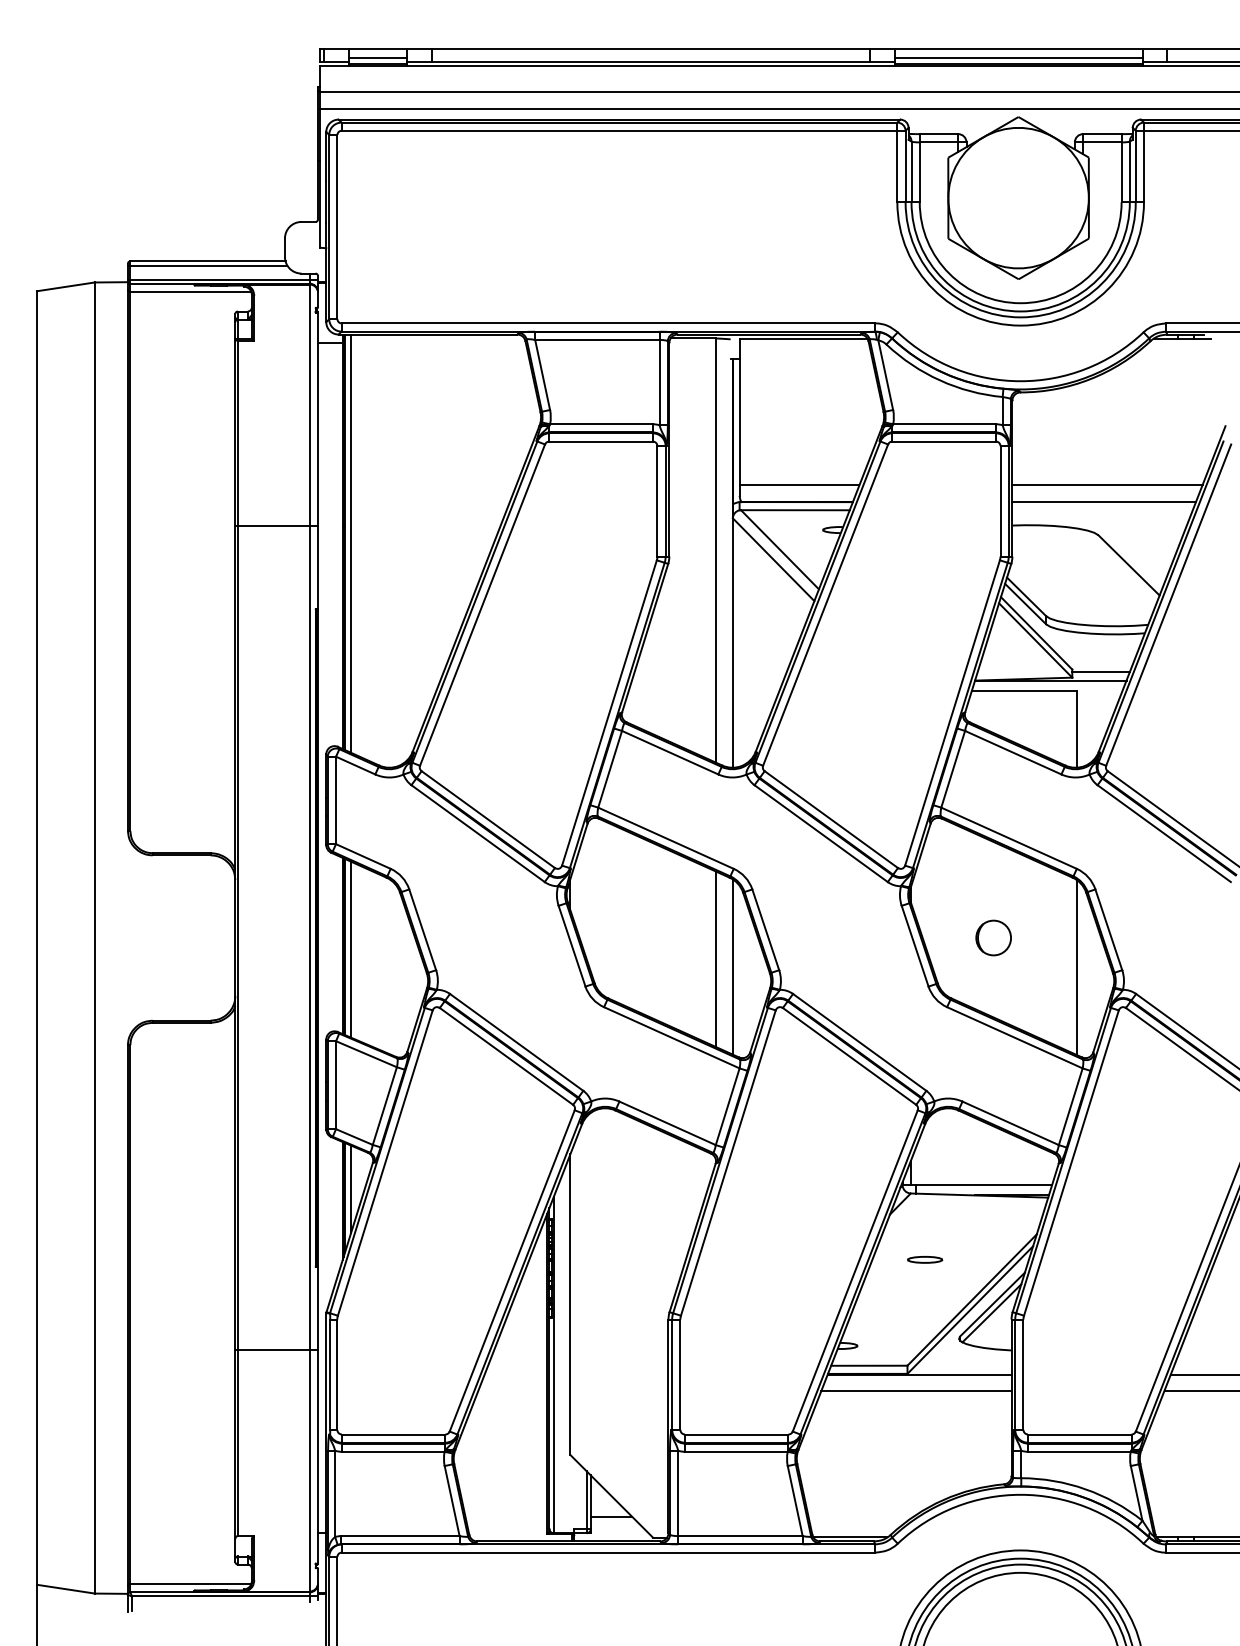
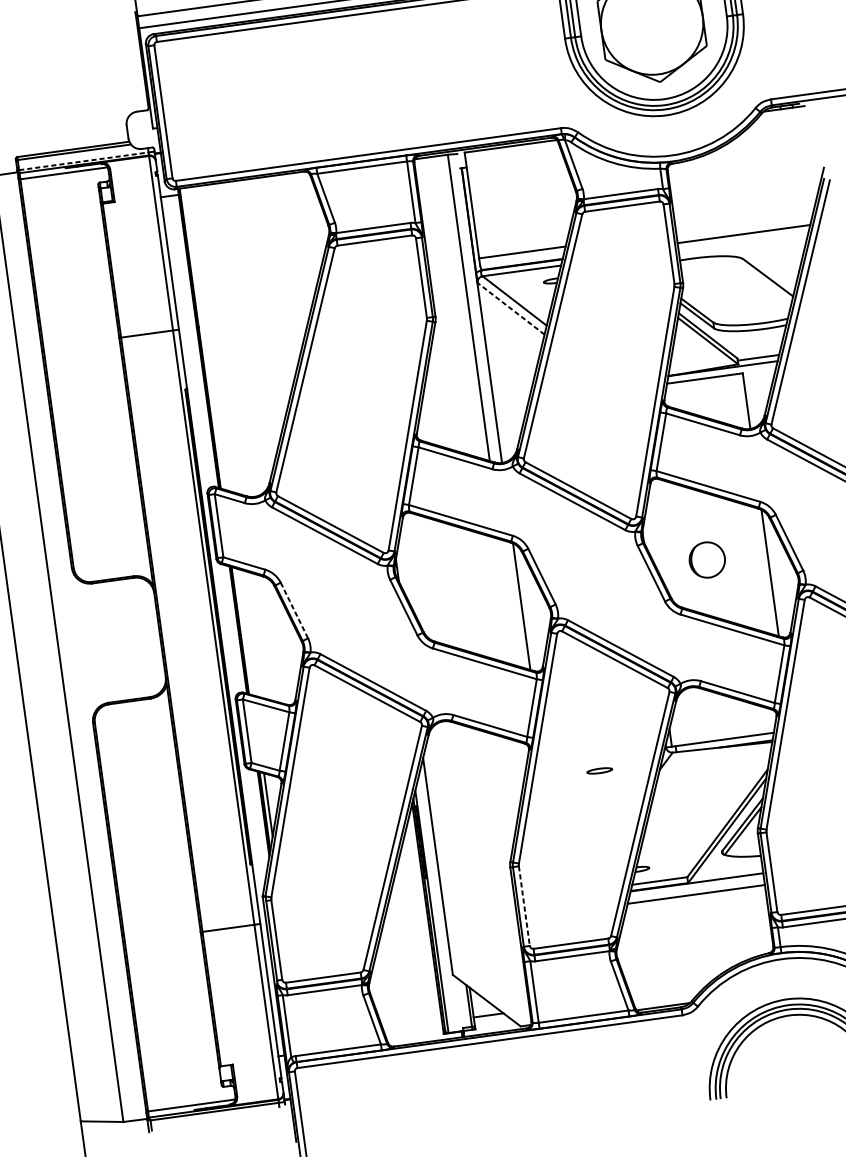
line: (220, 279) -> (84, 161), solid -> dashed
line: (1107, 485) -> (744, 222), removed
line: (351, 543) -> (204, 338), removed
line: (773, 559) -> (510, 308), solid -> dashed
line: (422, 929) -> (294, 610), solid -> dashed
part: (993, 937) -> (707, 559), size x1.4
line: (351, 949) -> (244, 631), removed
line: (716, 959) -> (509, 602), removed
part: (925, 1259) -> (599, 770), moved
line: (680, 1375) -> (524, 906), solid -> dashed

